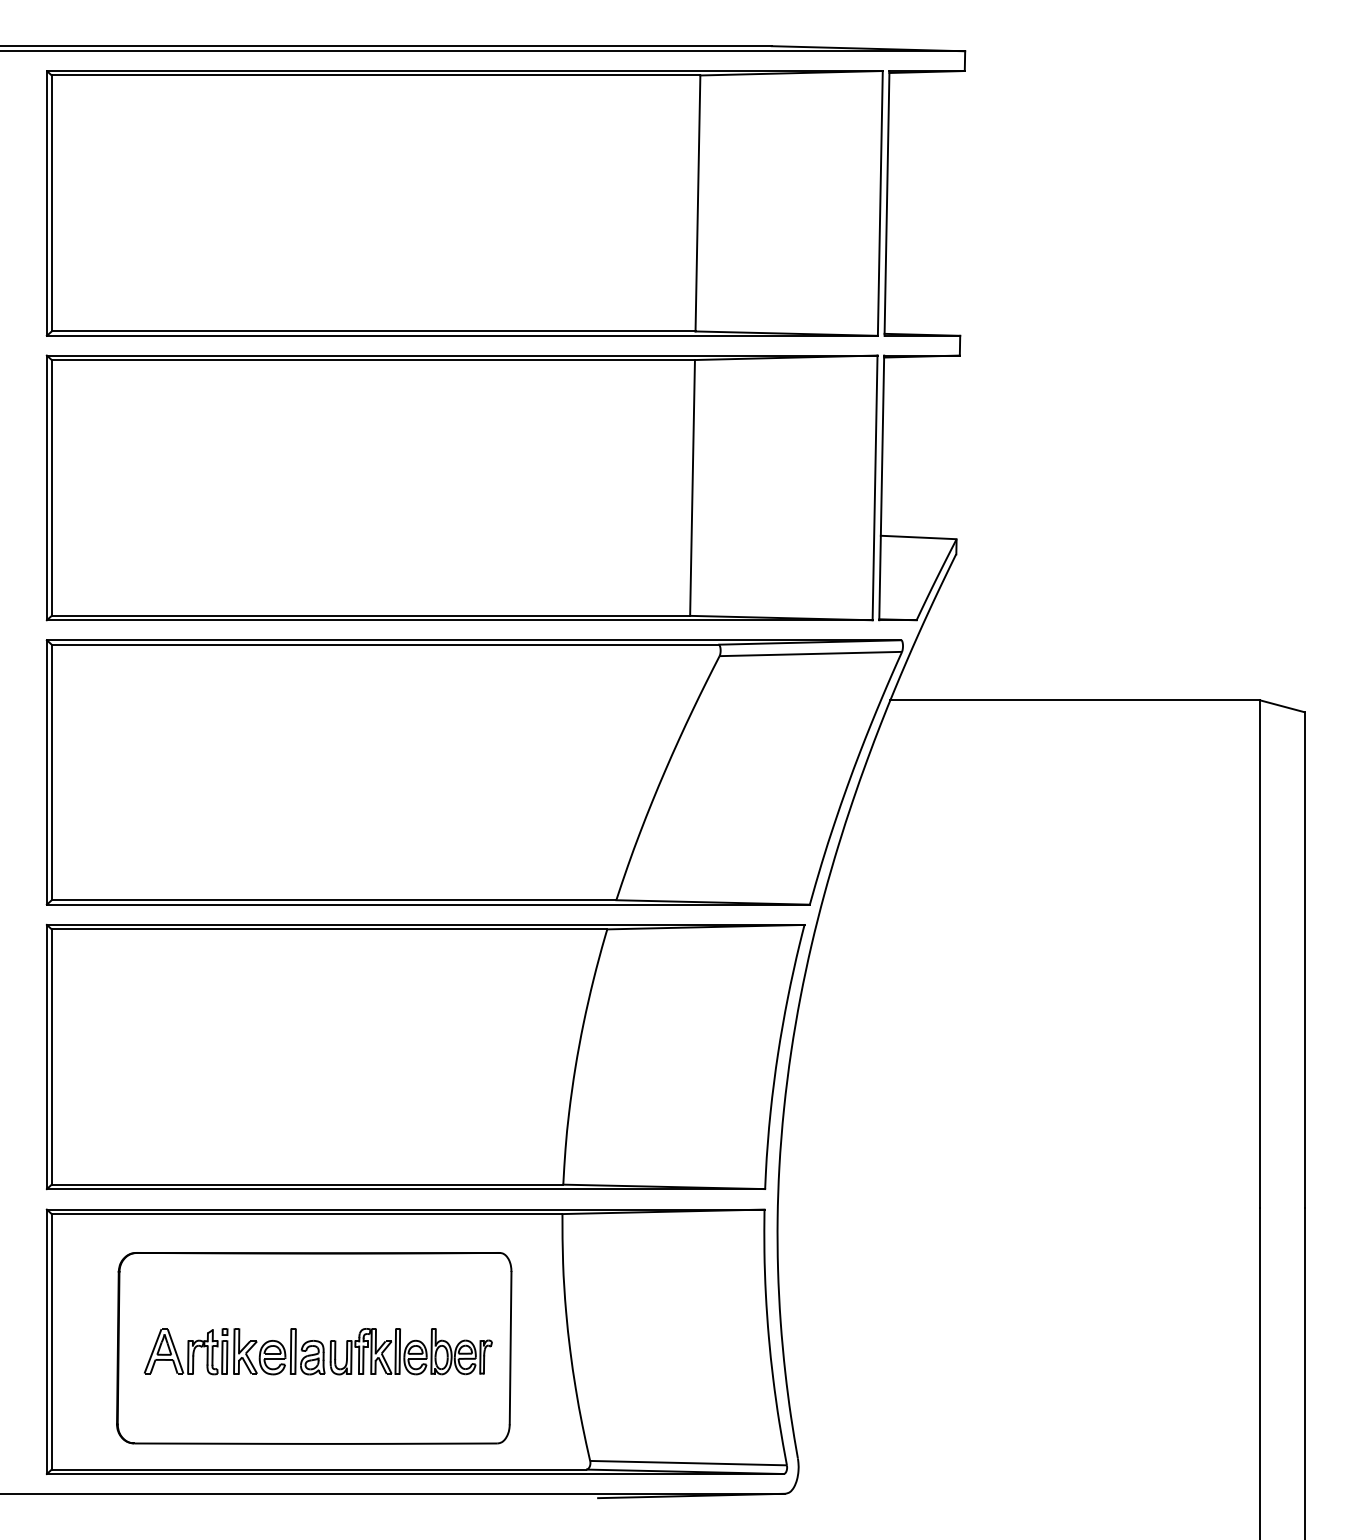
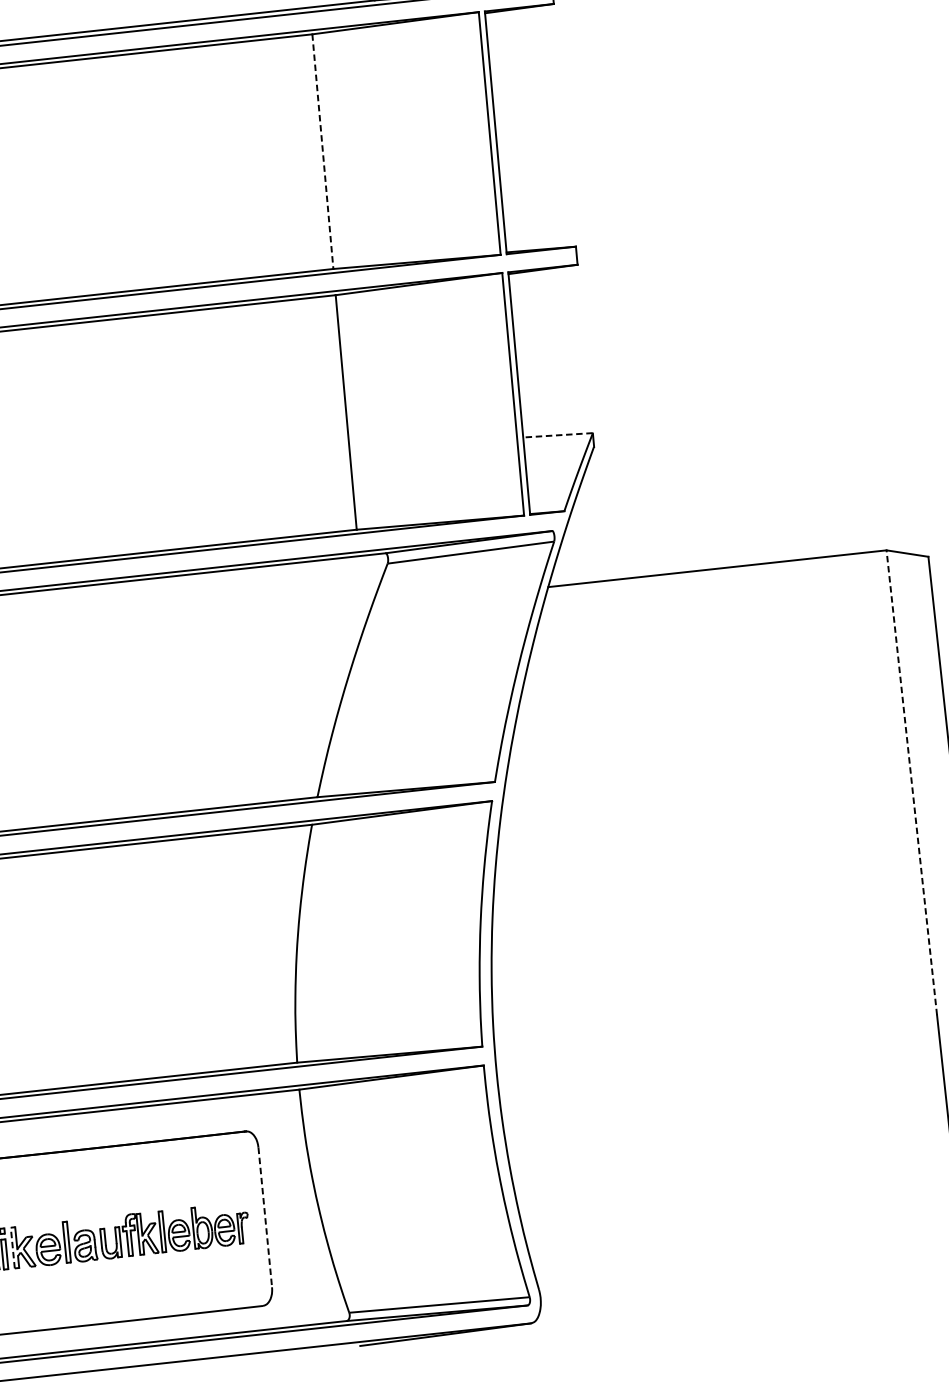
line: (697, 203) -> (322, 151), solid -> dashed
line: (918, 537) -> (557, 435), solid -> dashed
line: (1260, 953) -> (912, 781), solid -> dashed
line: (510, 1348) -> (265, 1217), solid -> dashed
line: (234, 1351) -> (13, 1247), solid -> dashed

